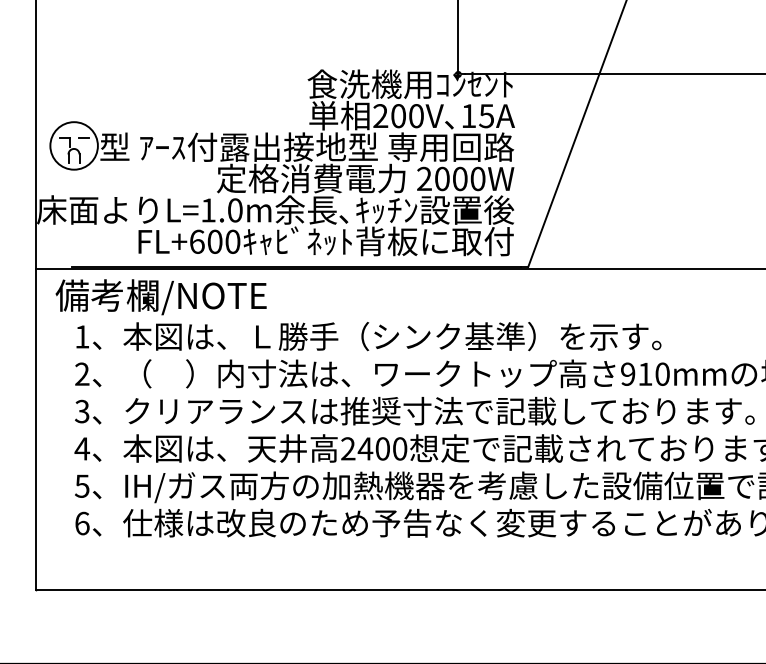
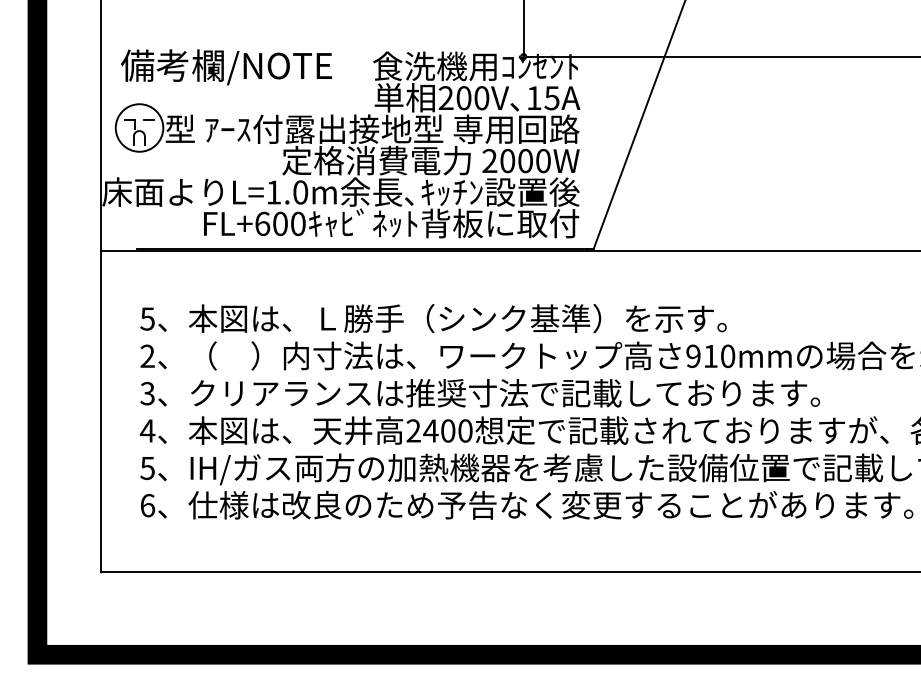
text: (161, 297) -> (226, 67), moved
text: (82, 336) -> (147, 318), 1 -> 5

